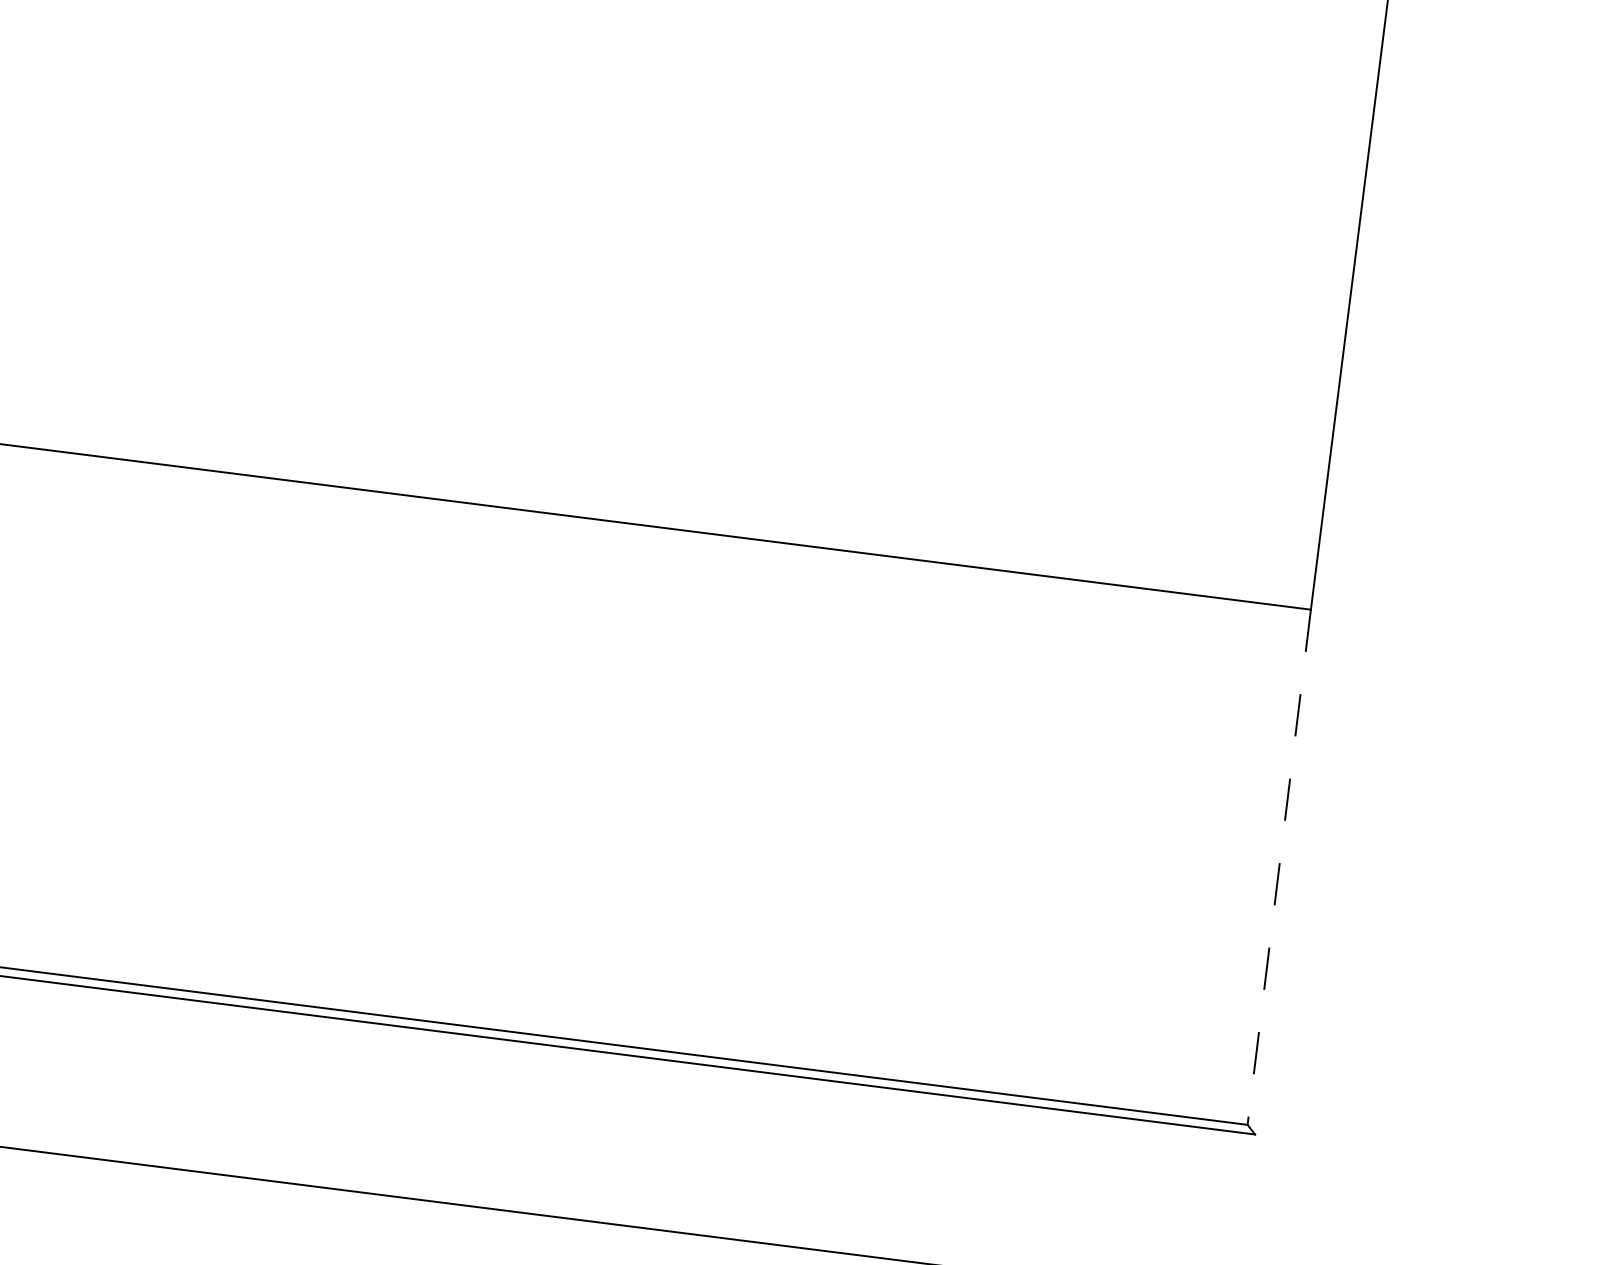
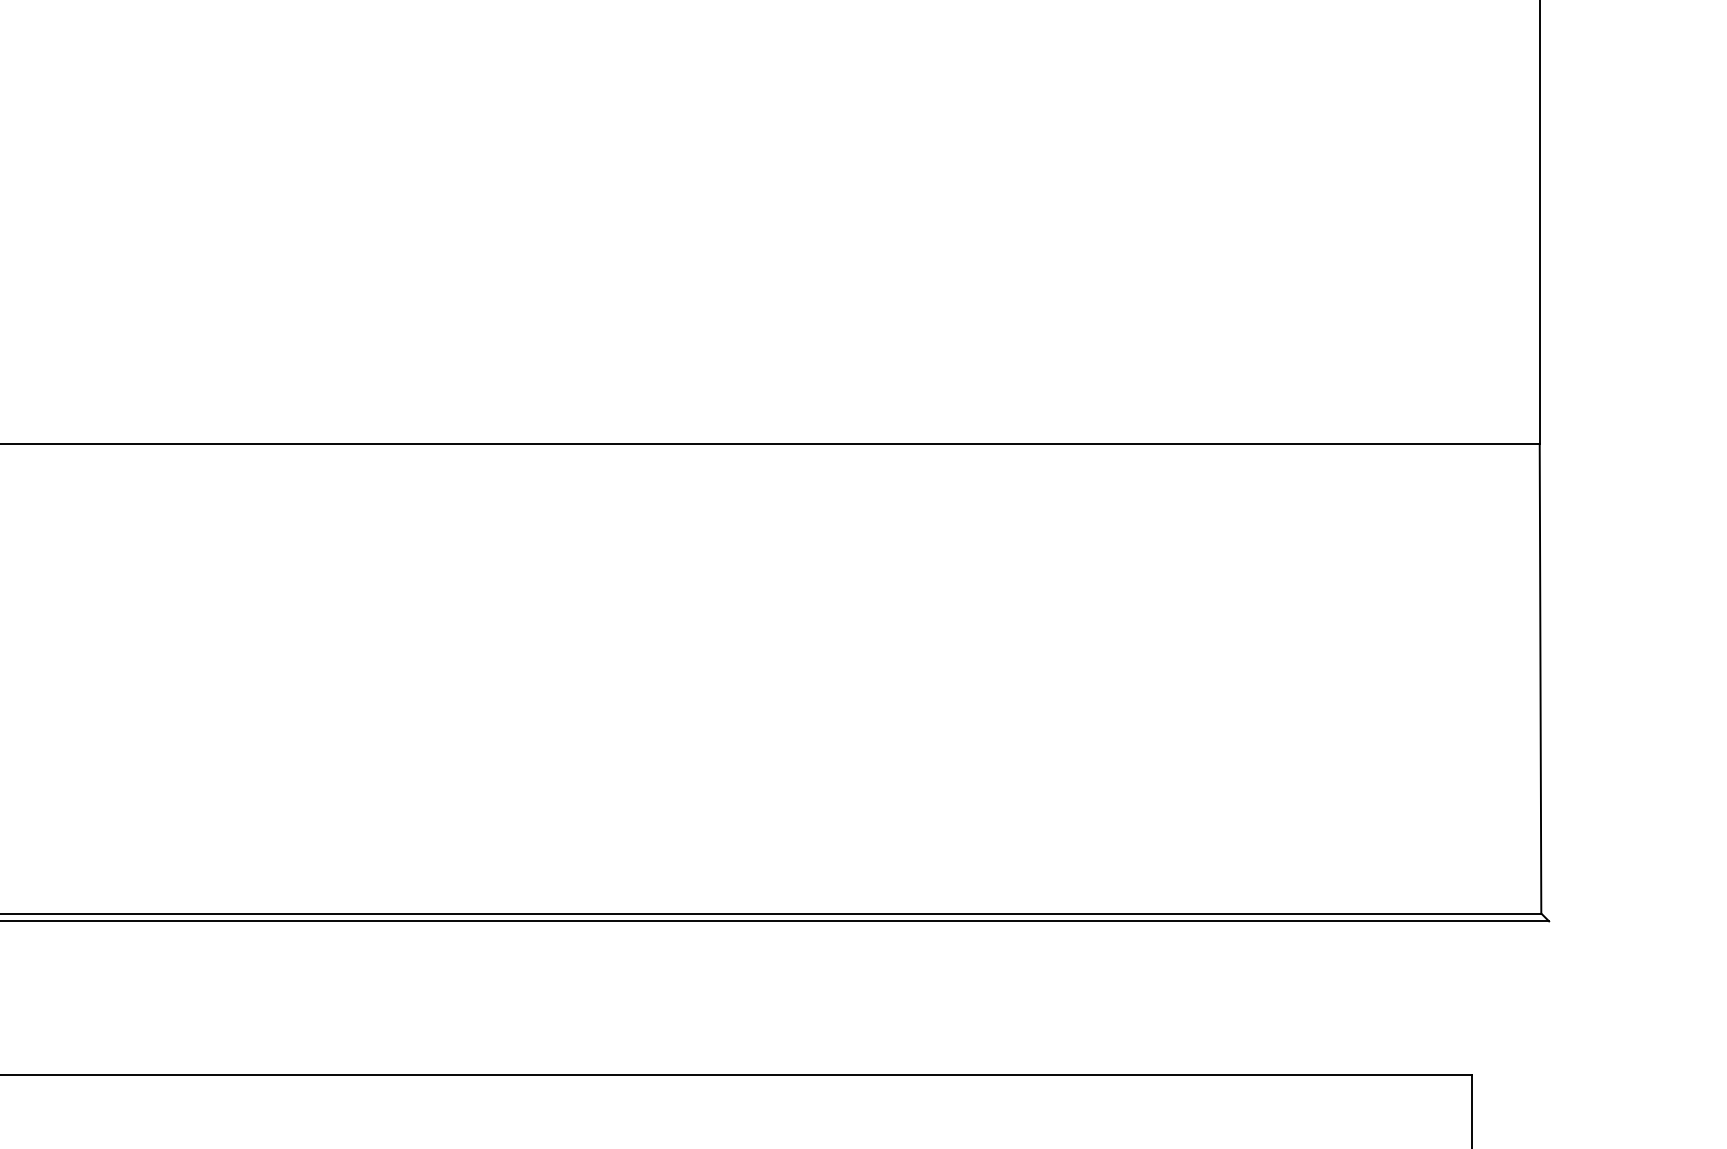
line: (1279, 866) -> (1540, 678), dashed -> solid

